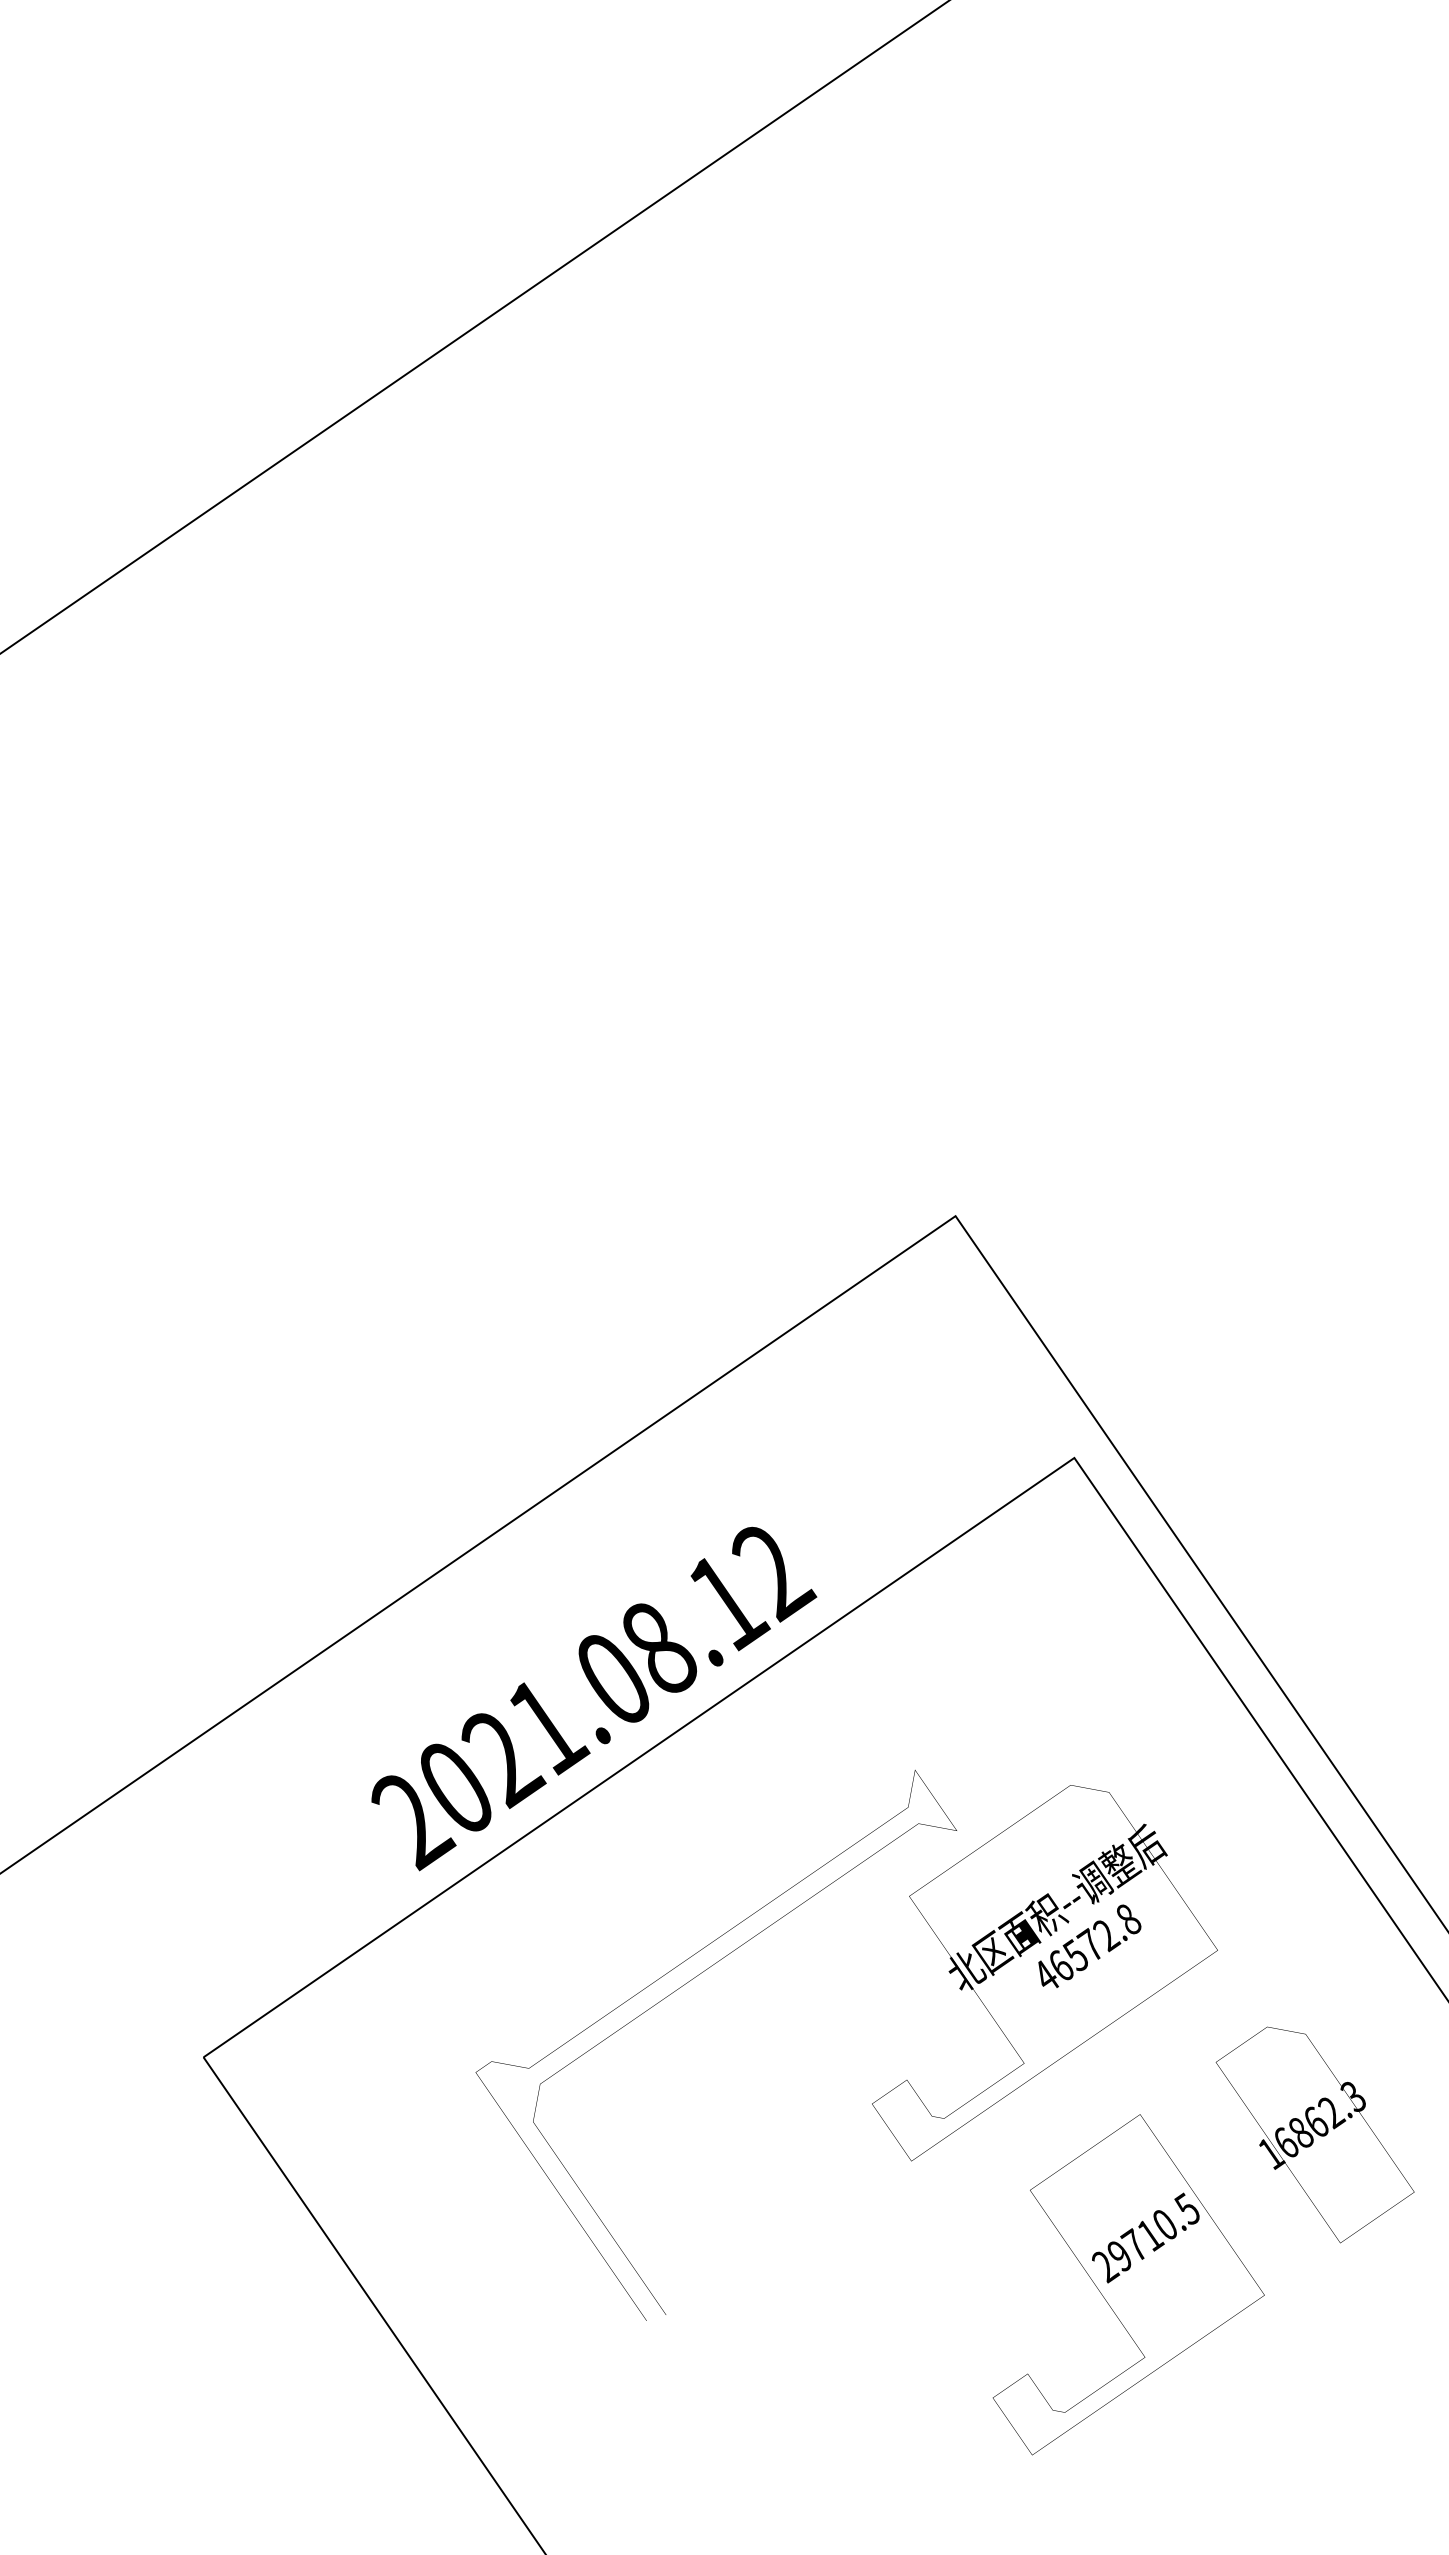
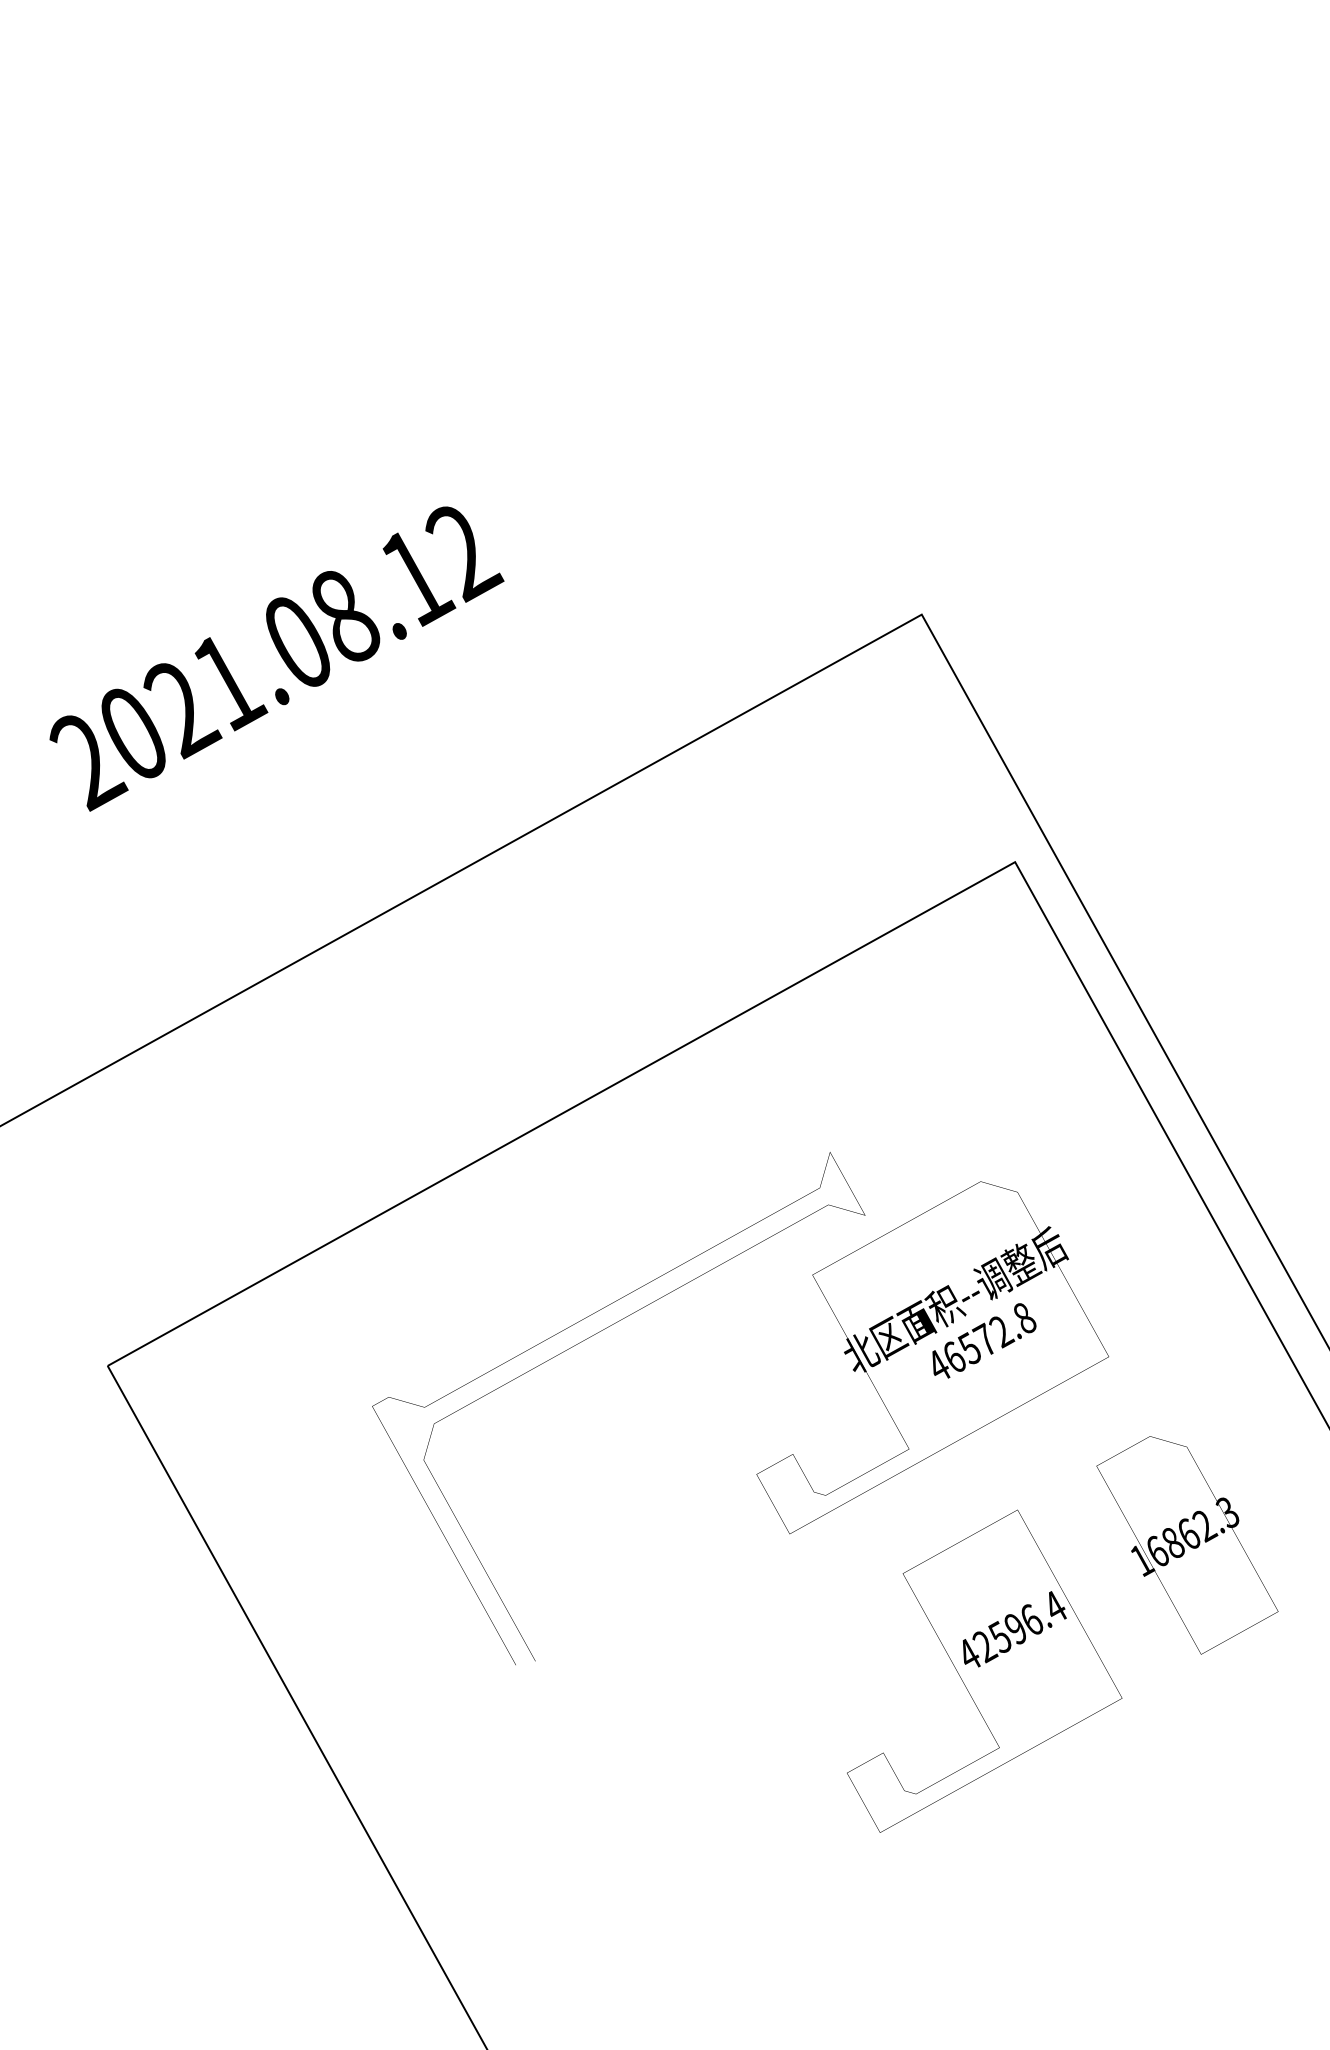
text: (594, 1698) -> (277, 659), moved
text: (1146, 2237) -> (1012, 1630), 29710.5 -> 42596.4

